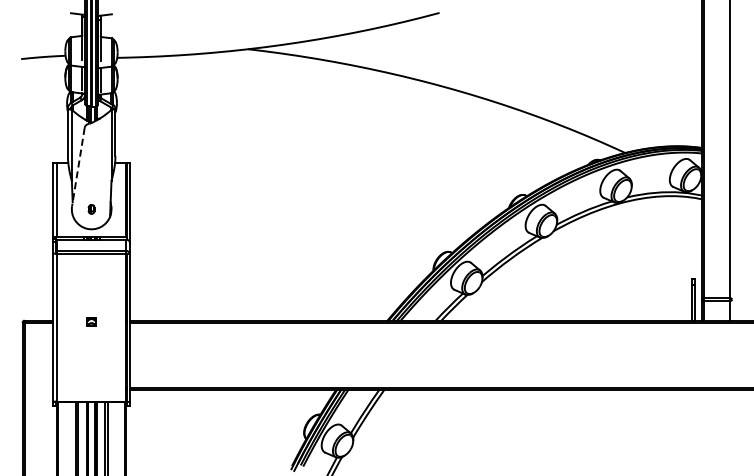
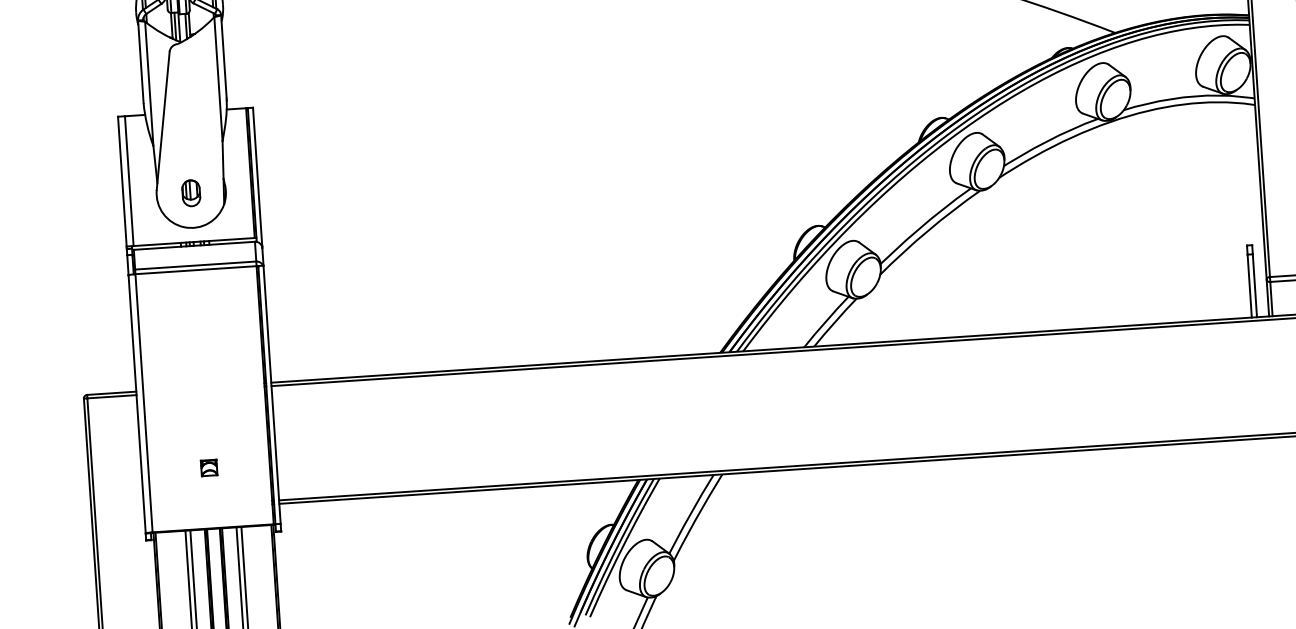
line: (78, 167) -> (163, 121), dashed -> solid
part: (91, 209) -> (190, 193), size x1.67
part: (91, 321) -> (209, 467), moved

